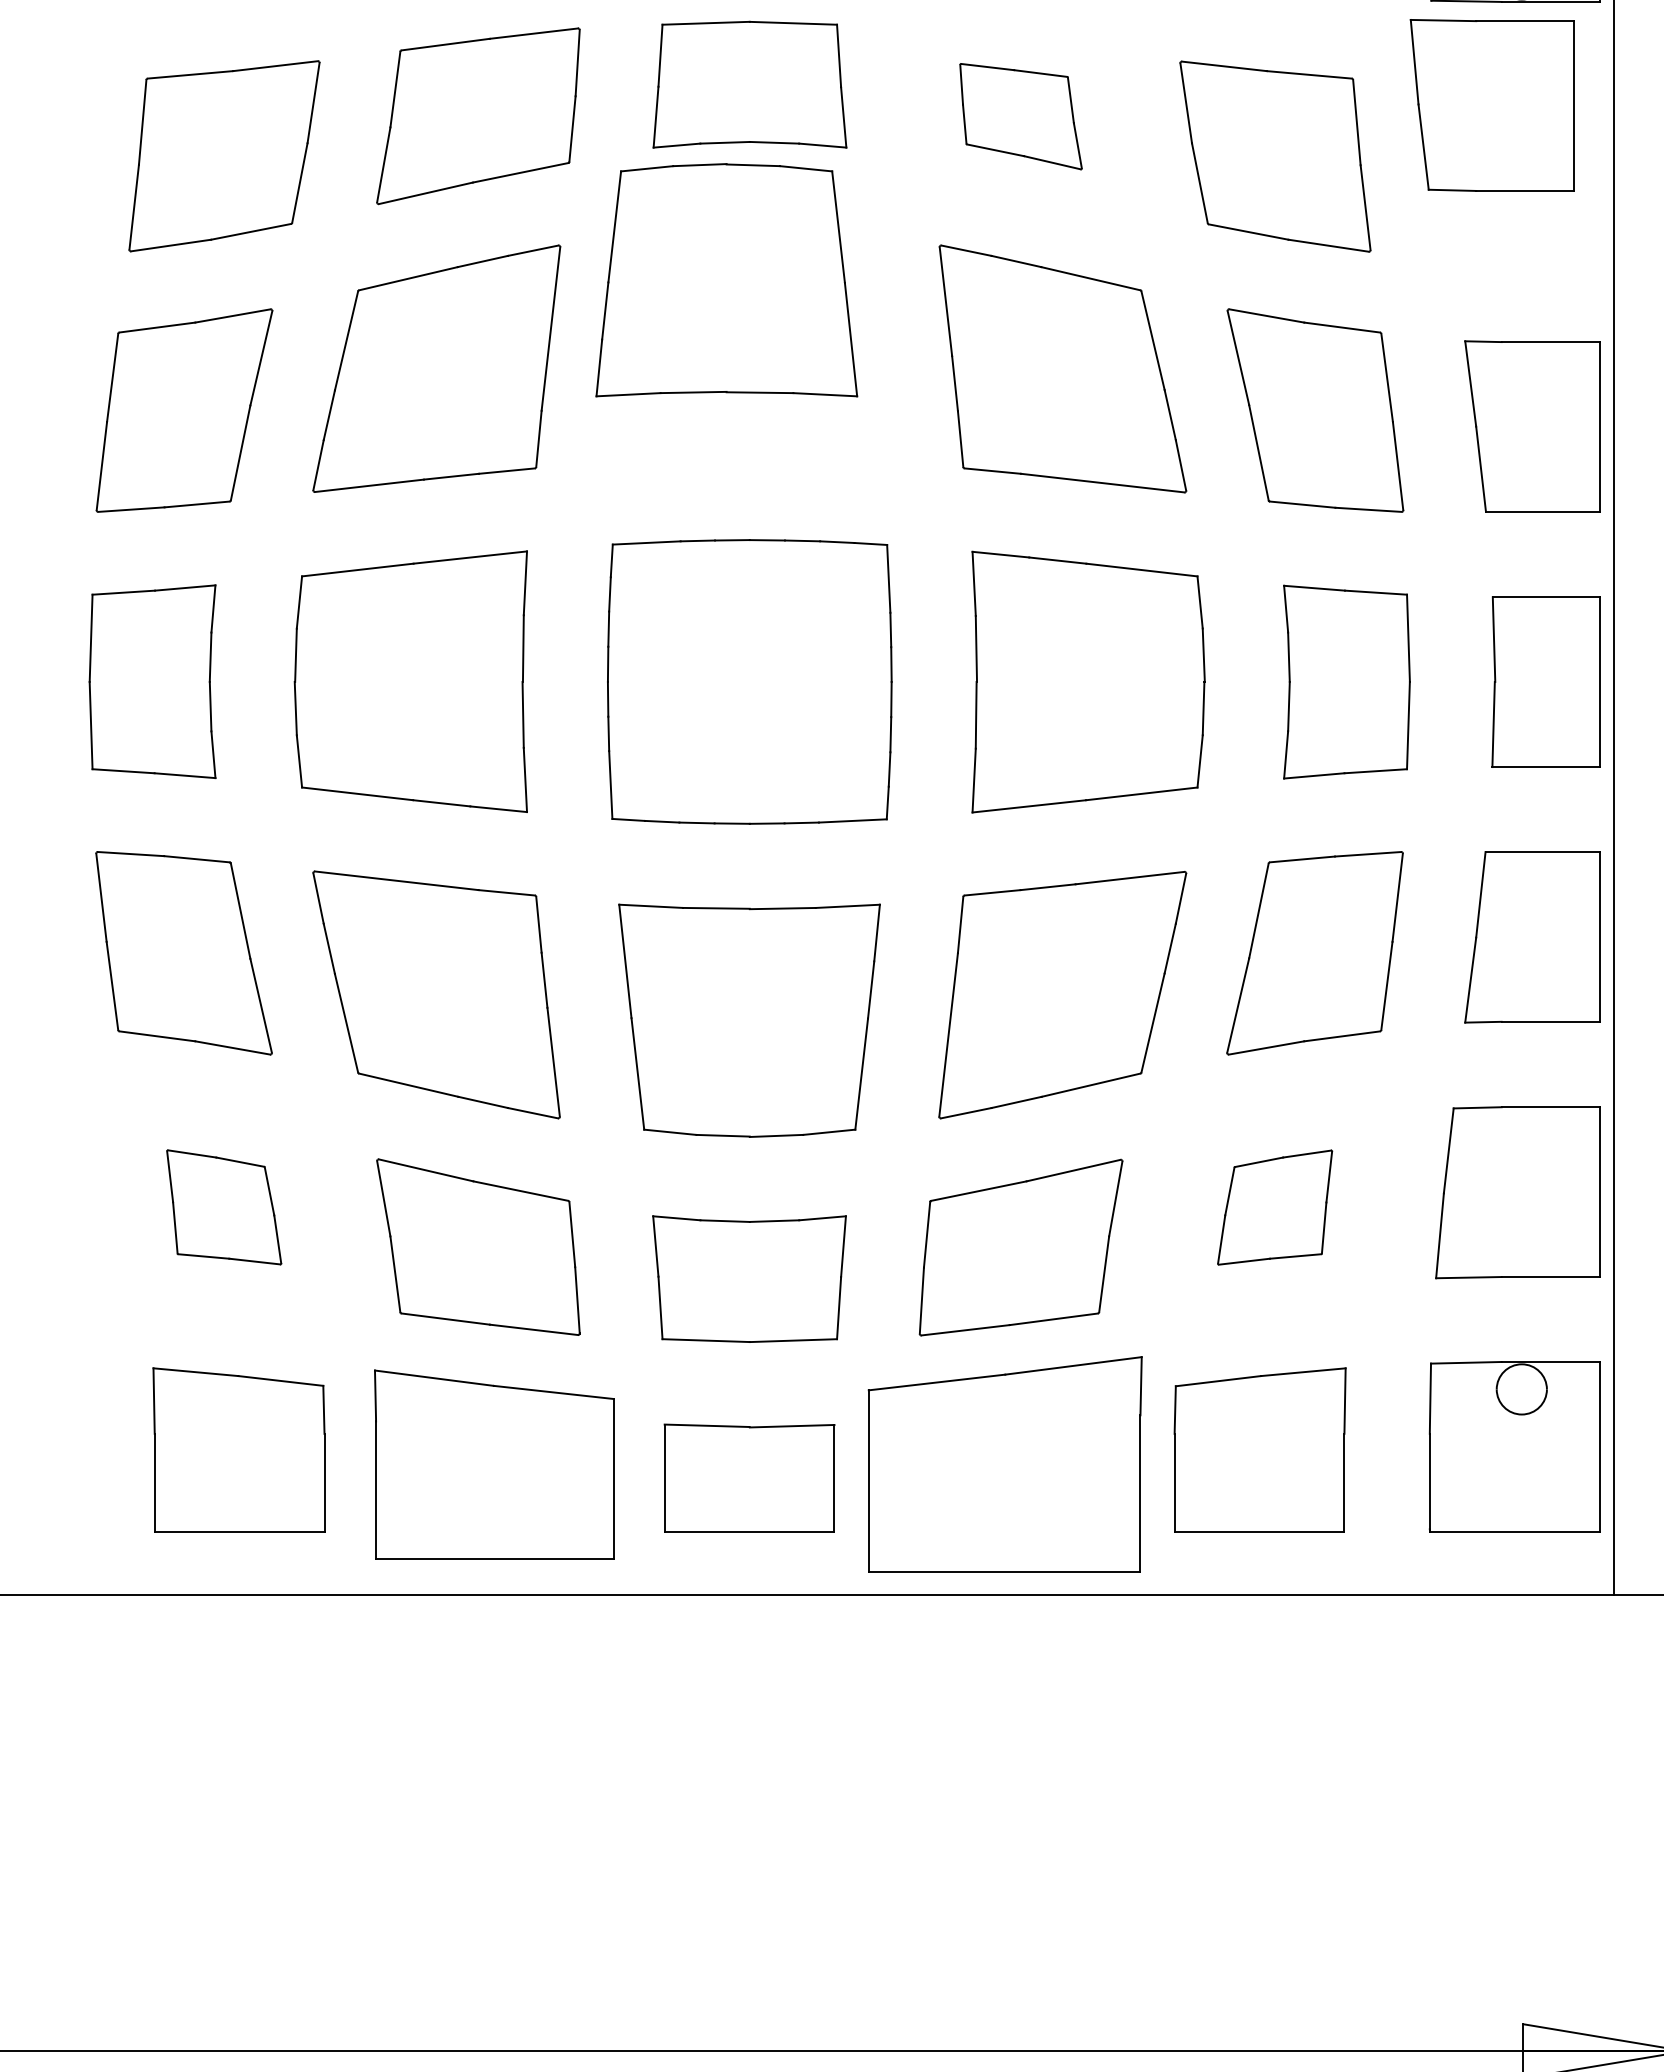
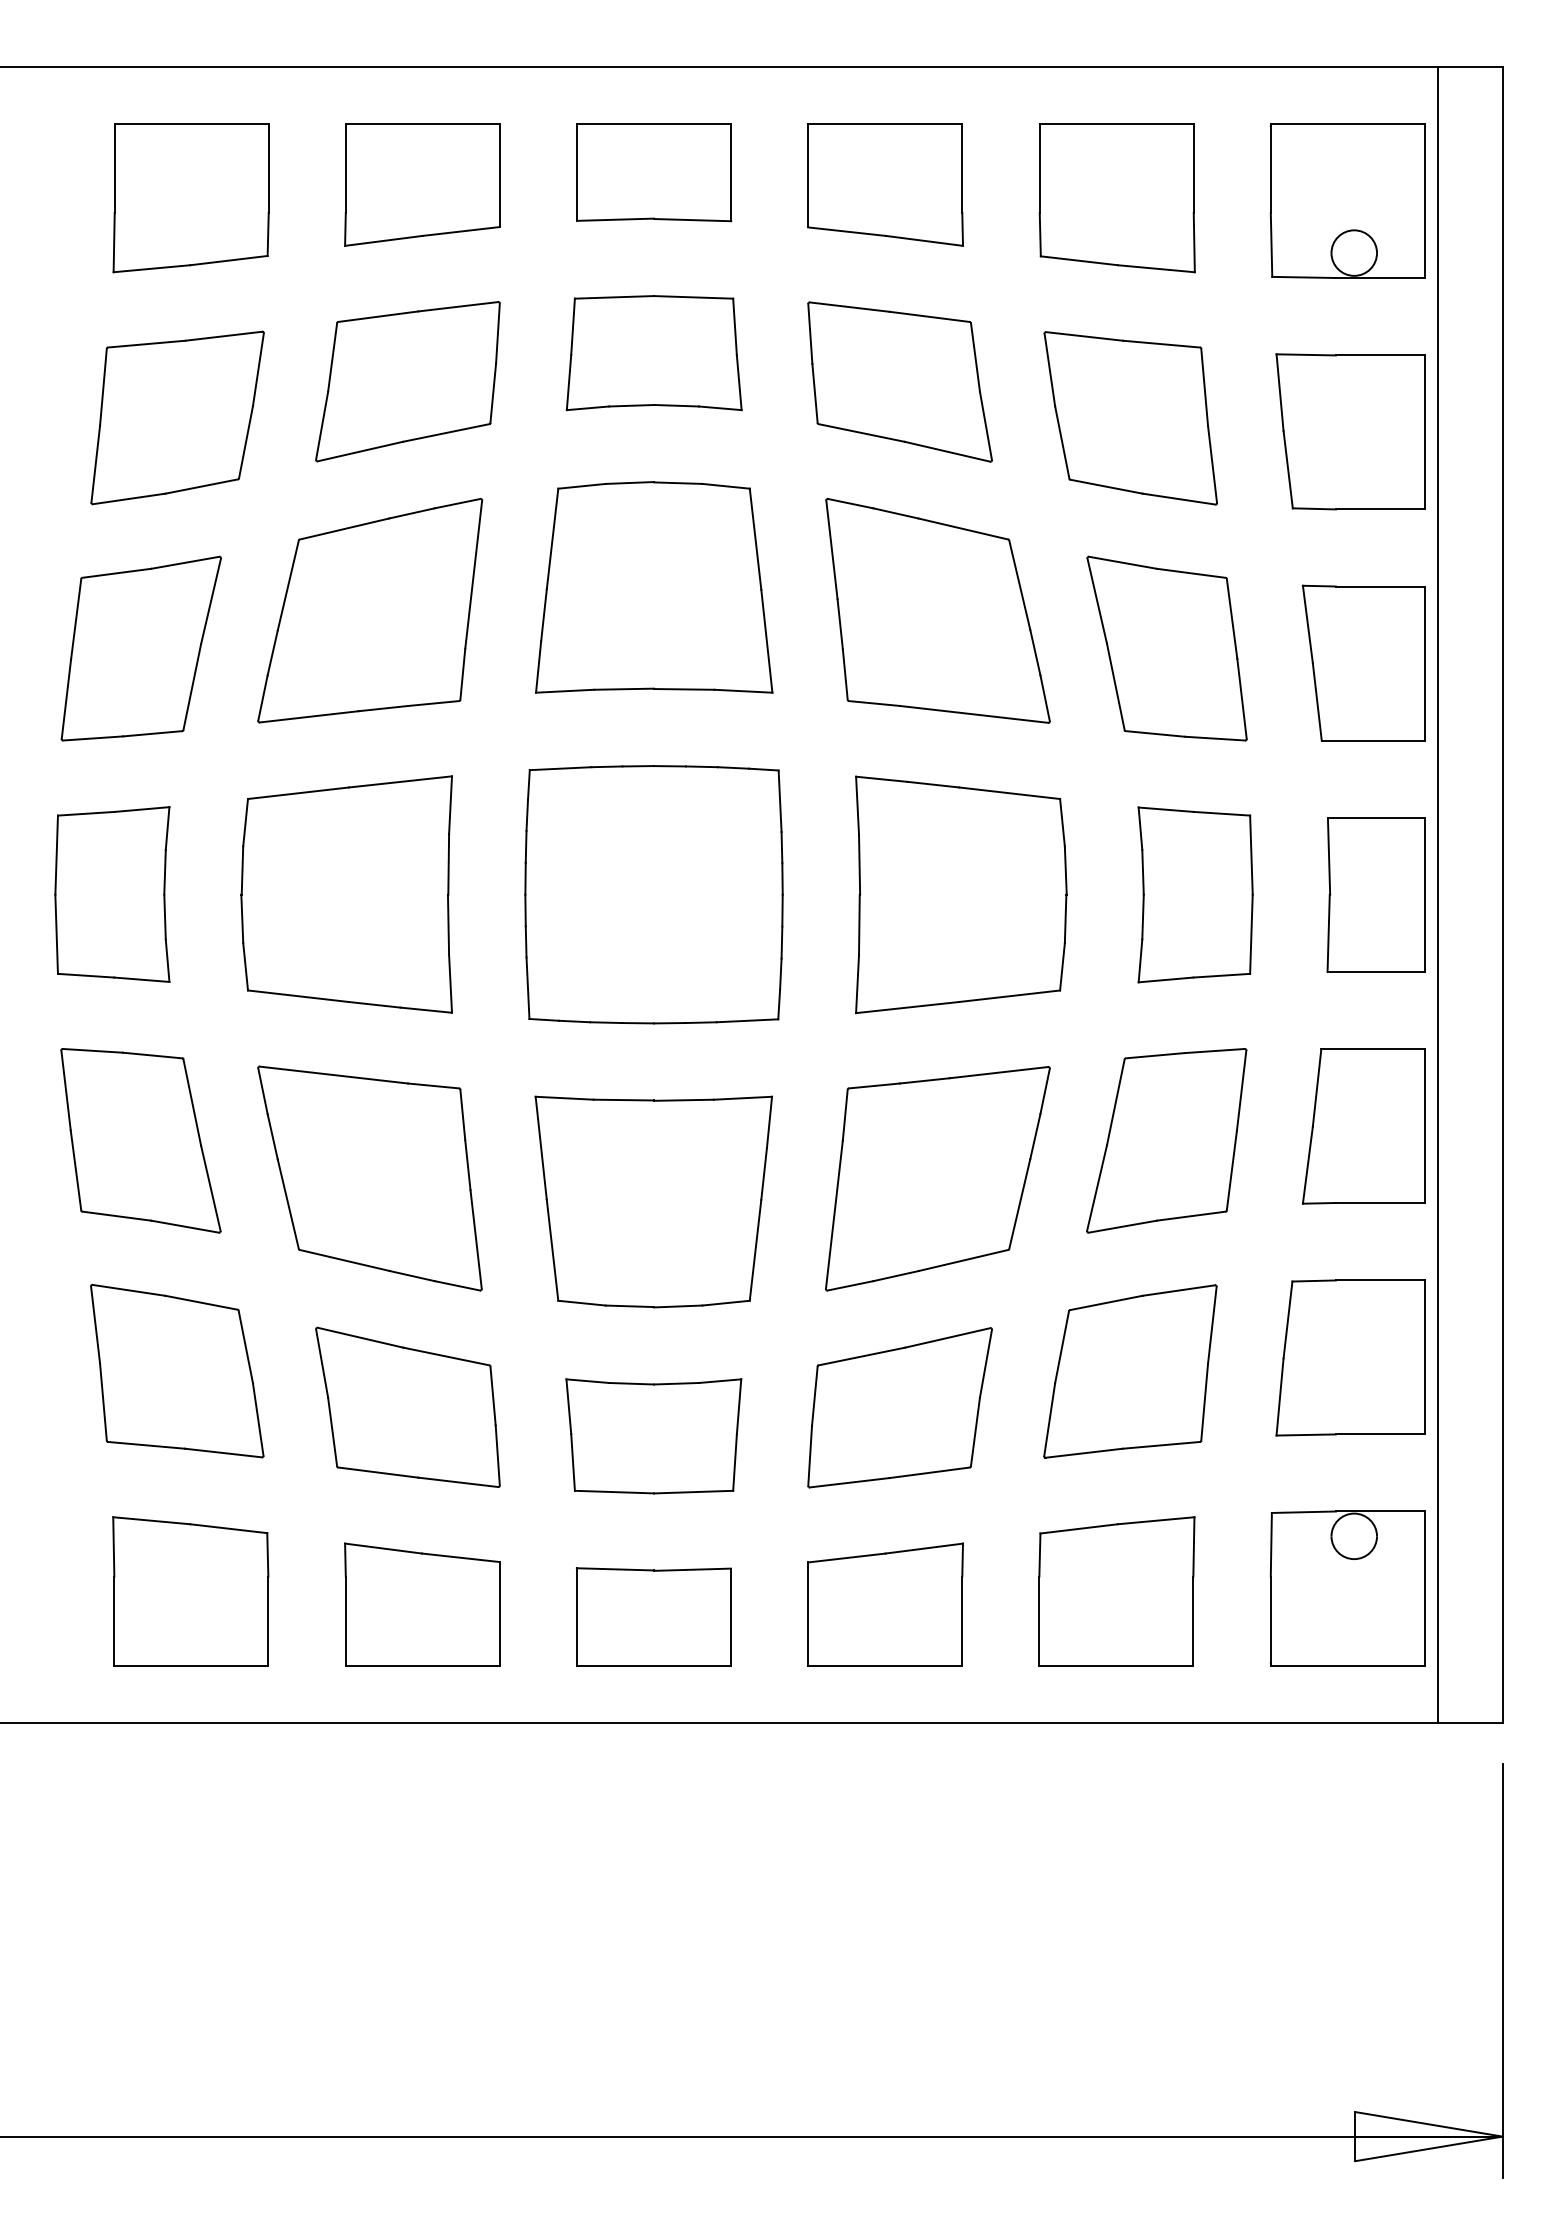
part: (1492, 105) -> (1350, 431), moved
part: (1020, 116) -> (899, 381), size x1.67
part: (727, 280) -> (654, 587), moved
part: (224, 1207) -> (177, 1371), size x1.67
part: (1275, 1207) -> (1130, 1371), size x1.67
part: (494, 1464) -> (422, 1604), size x0.71
part: (1004, 1464) -> (885, 1604), size x0.62

